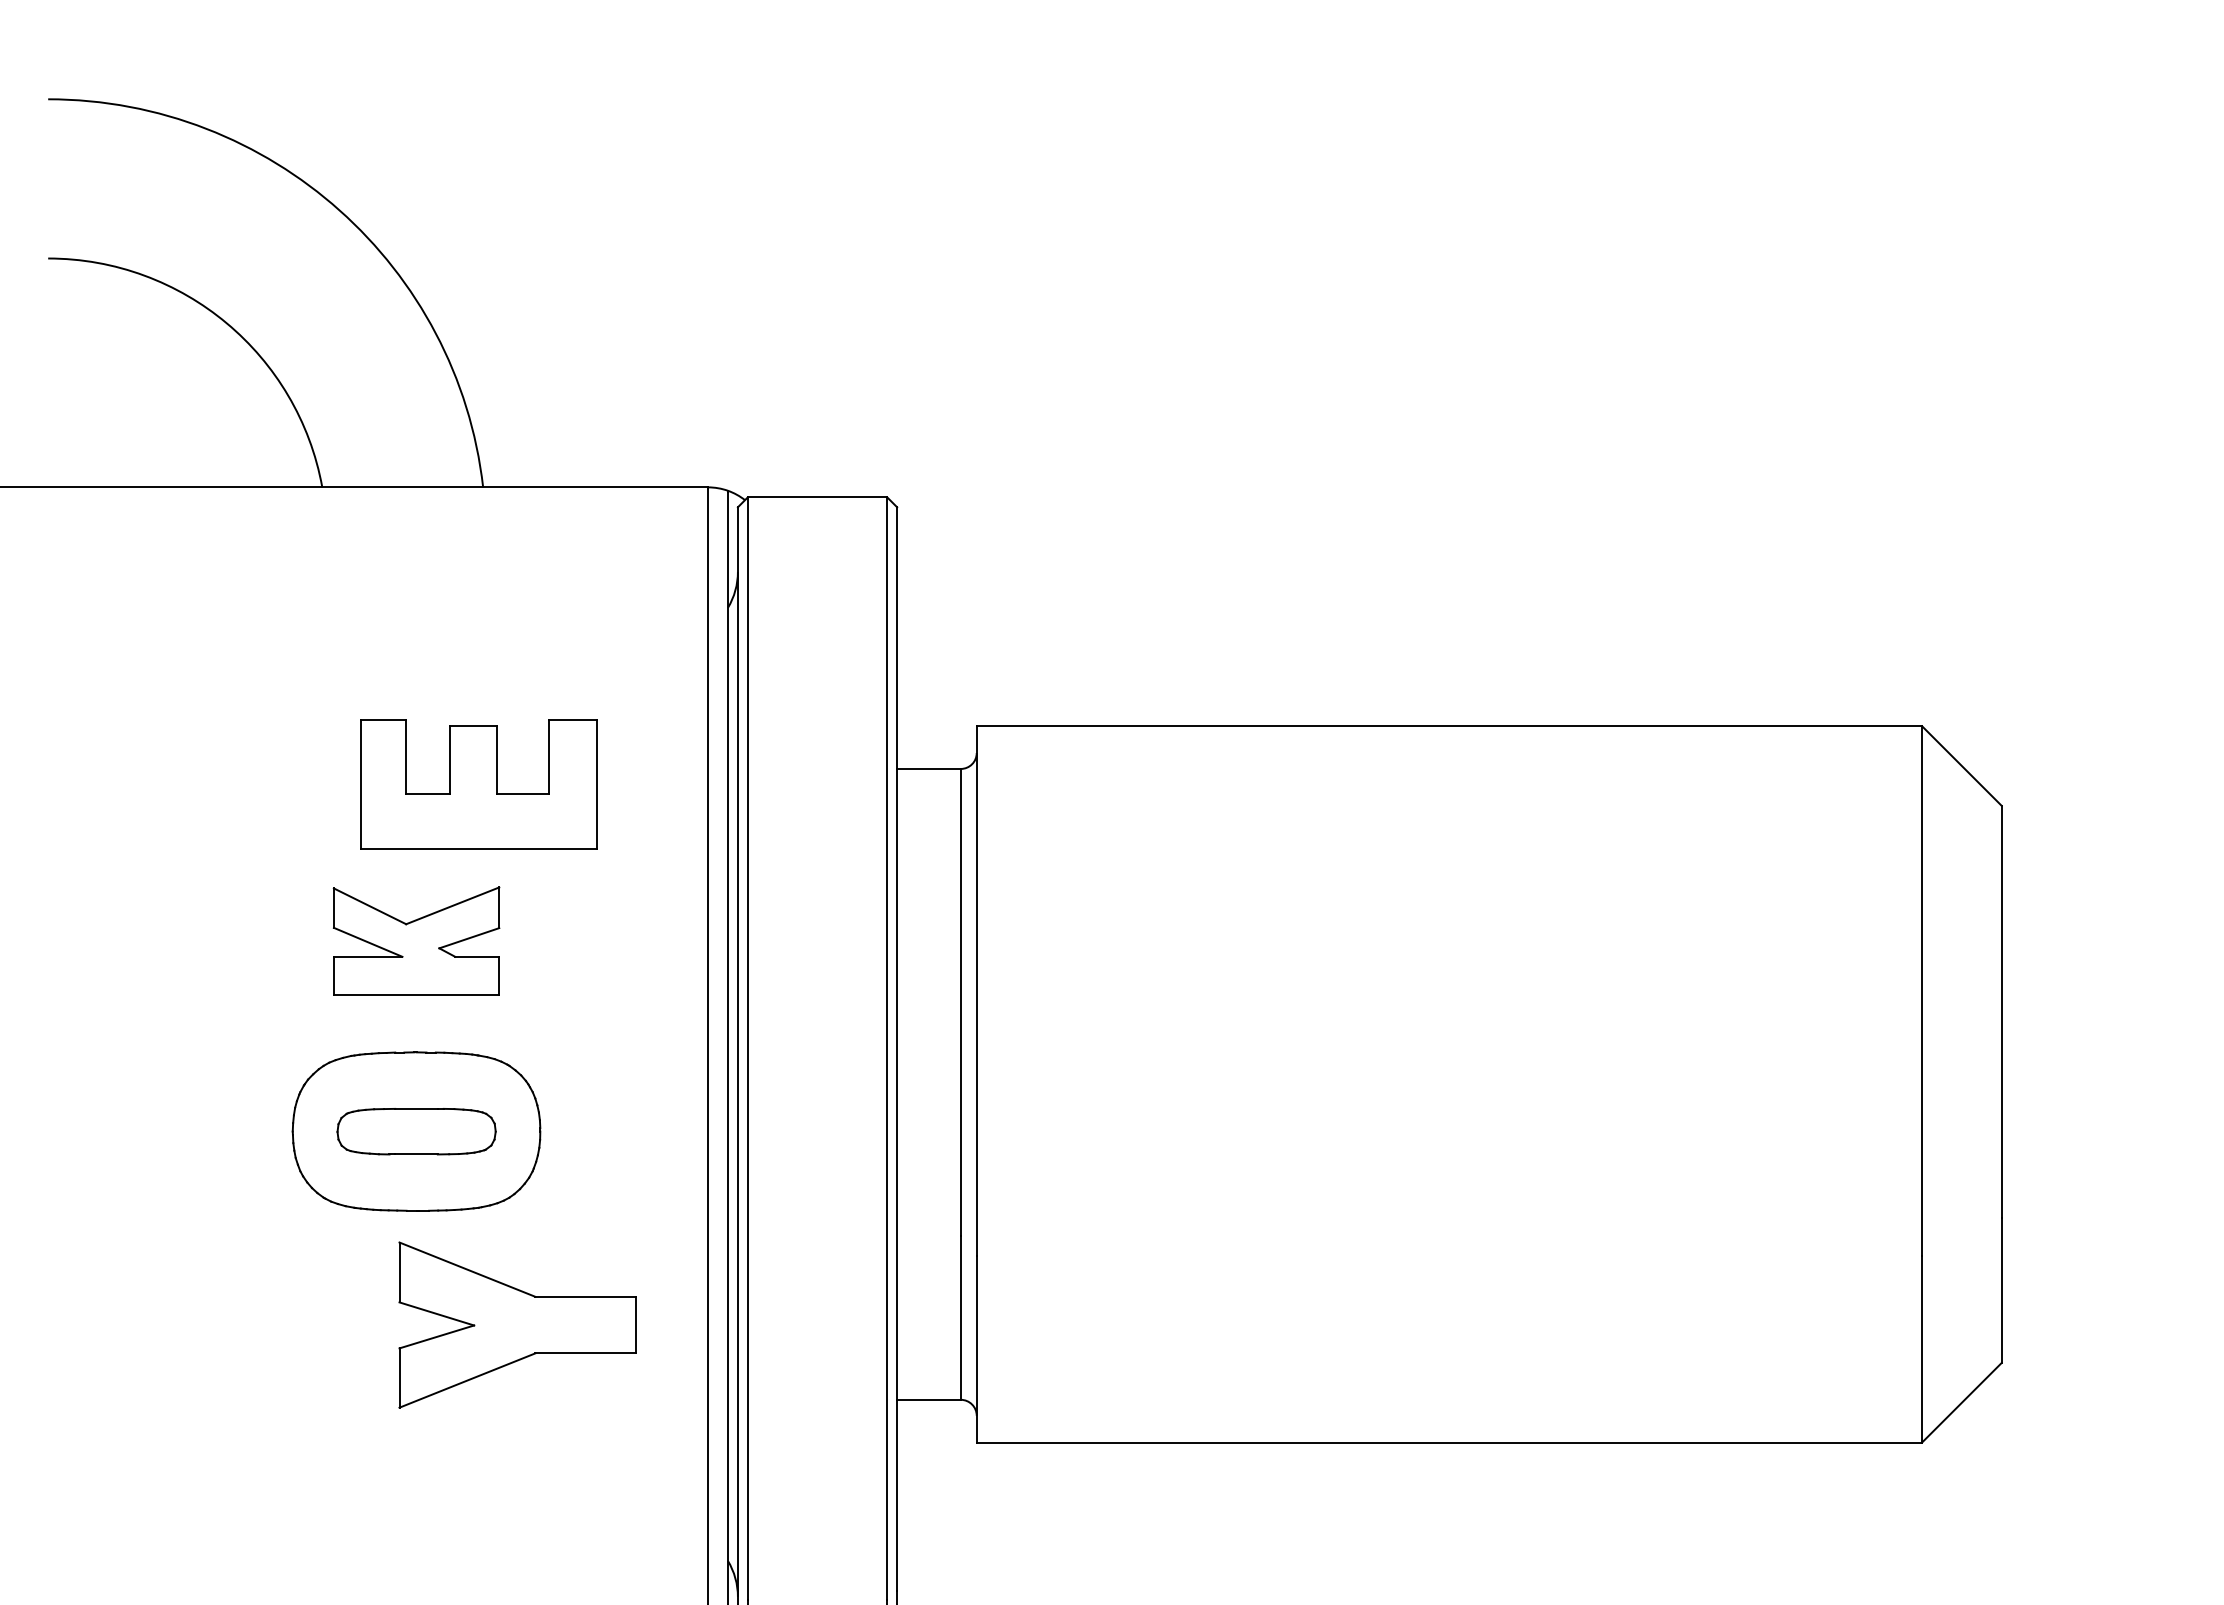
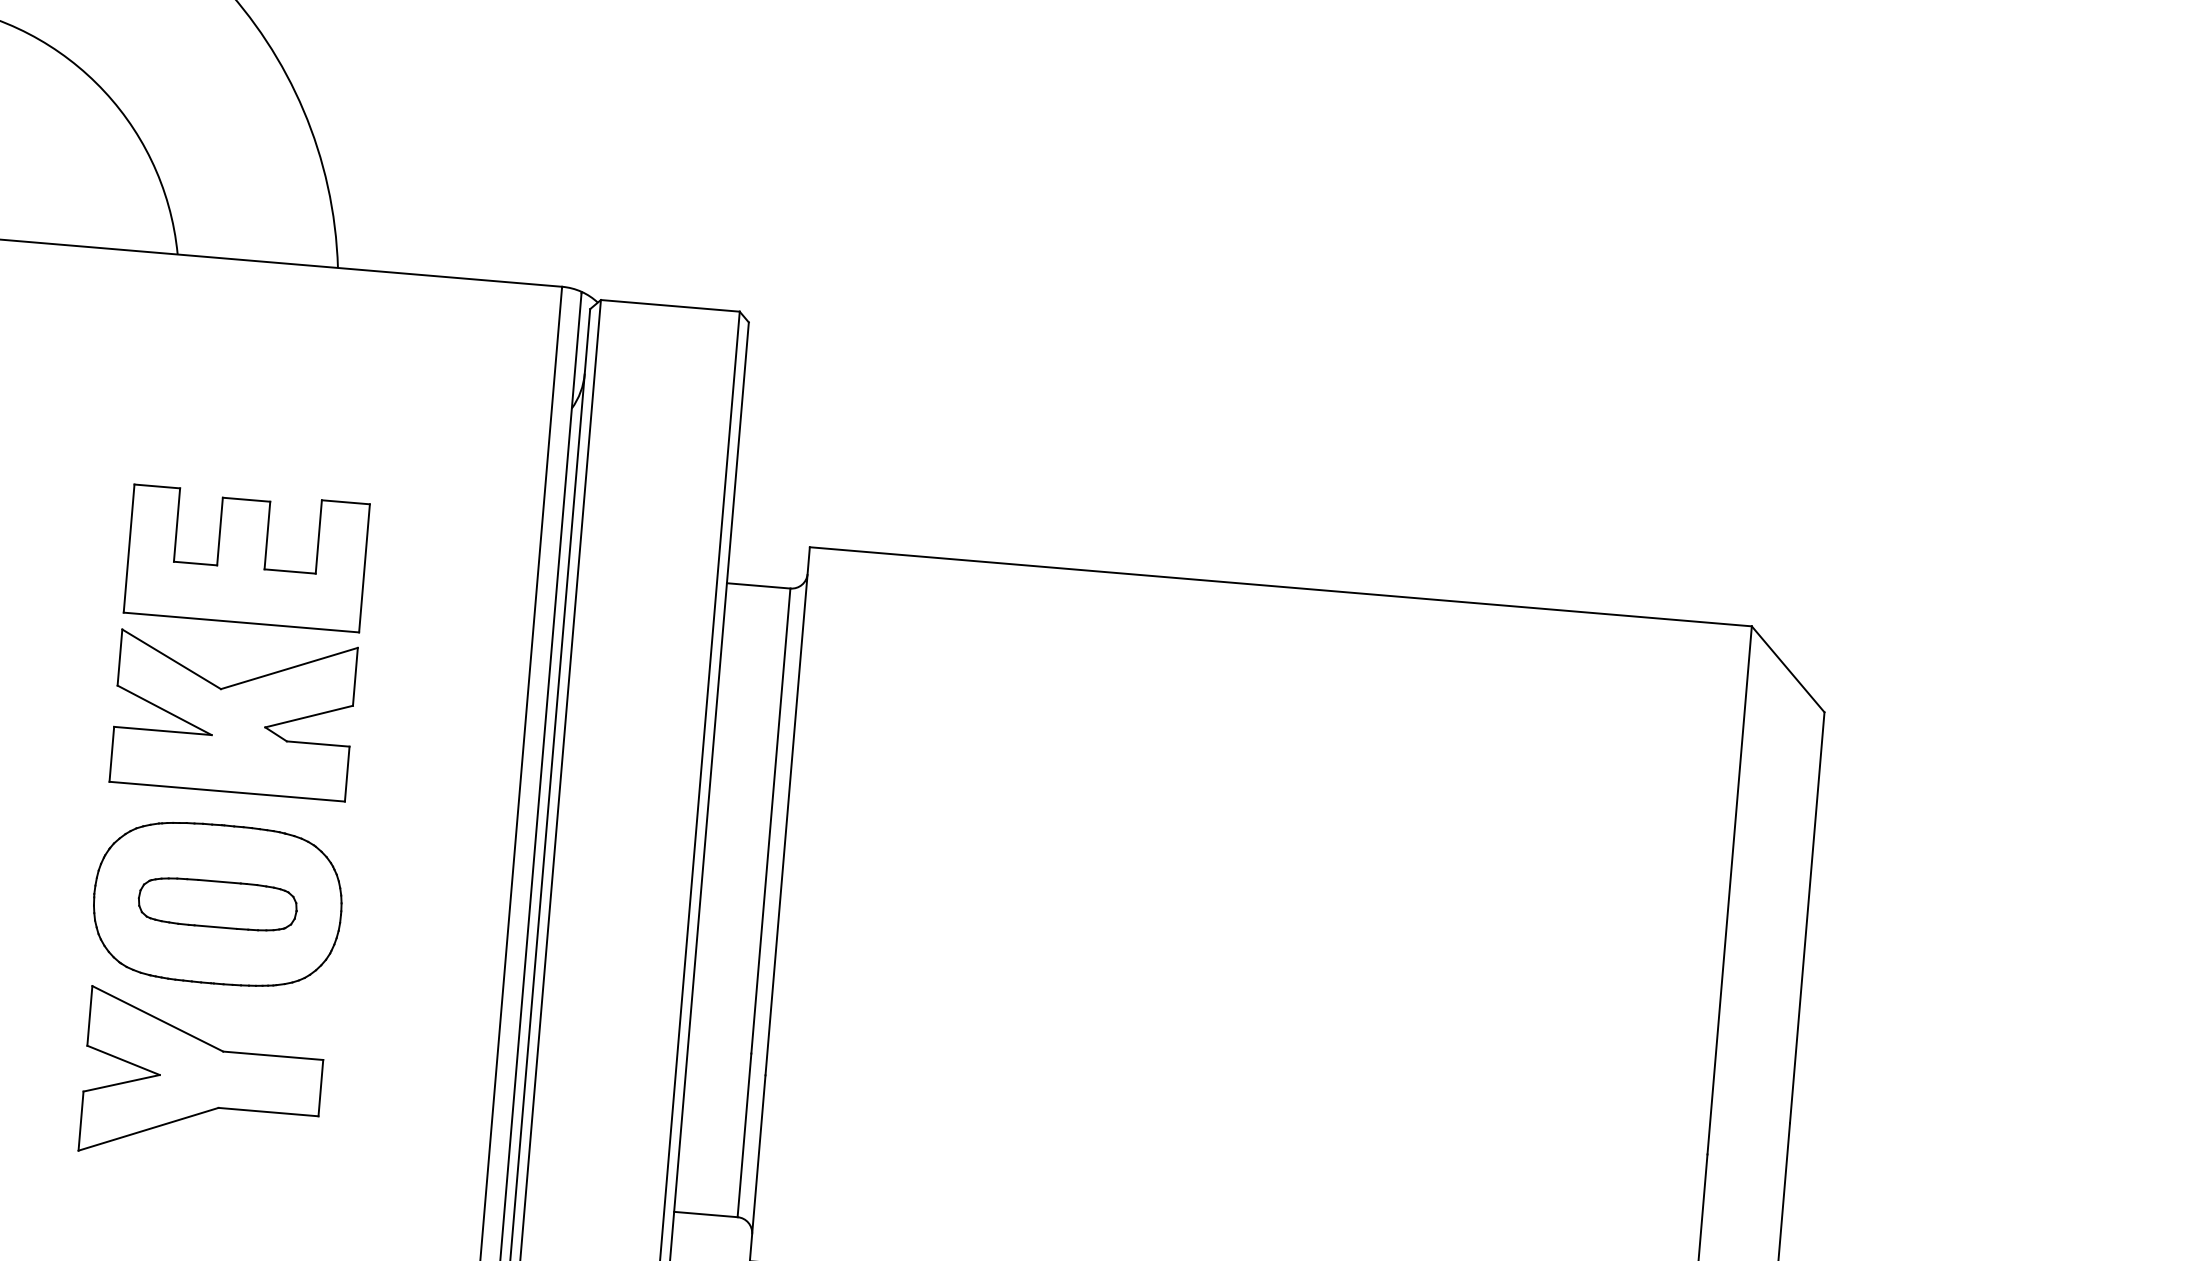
part: (478, 784) -> (246, 558), moved
part: (416, 941) -> (233, 714), size x1.43
part: (517, 1324) -> (203, 1077), moved

